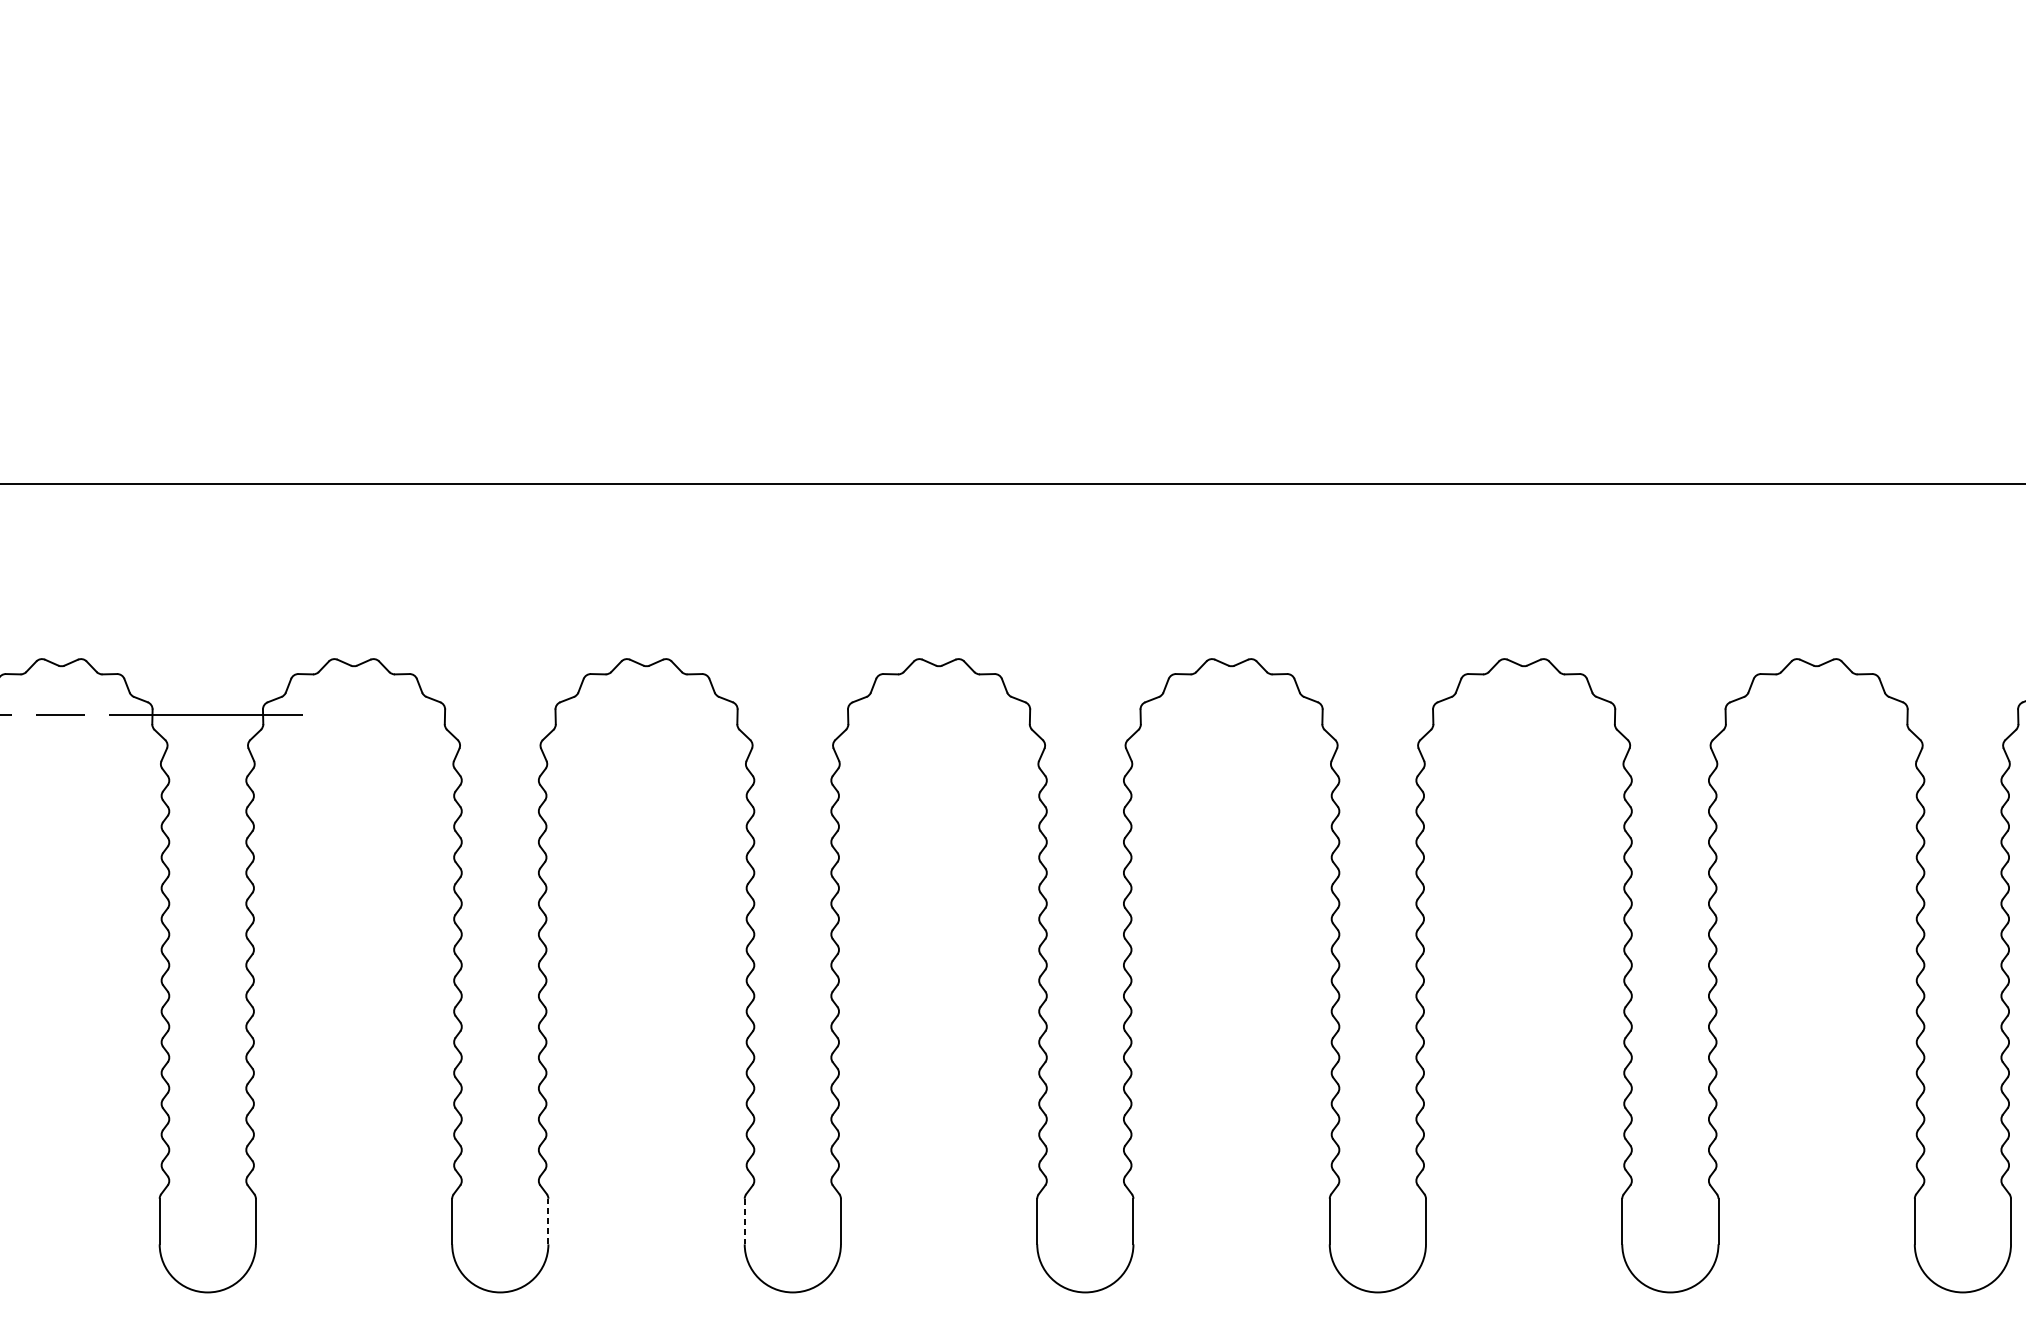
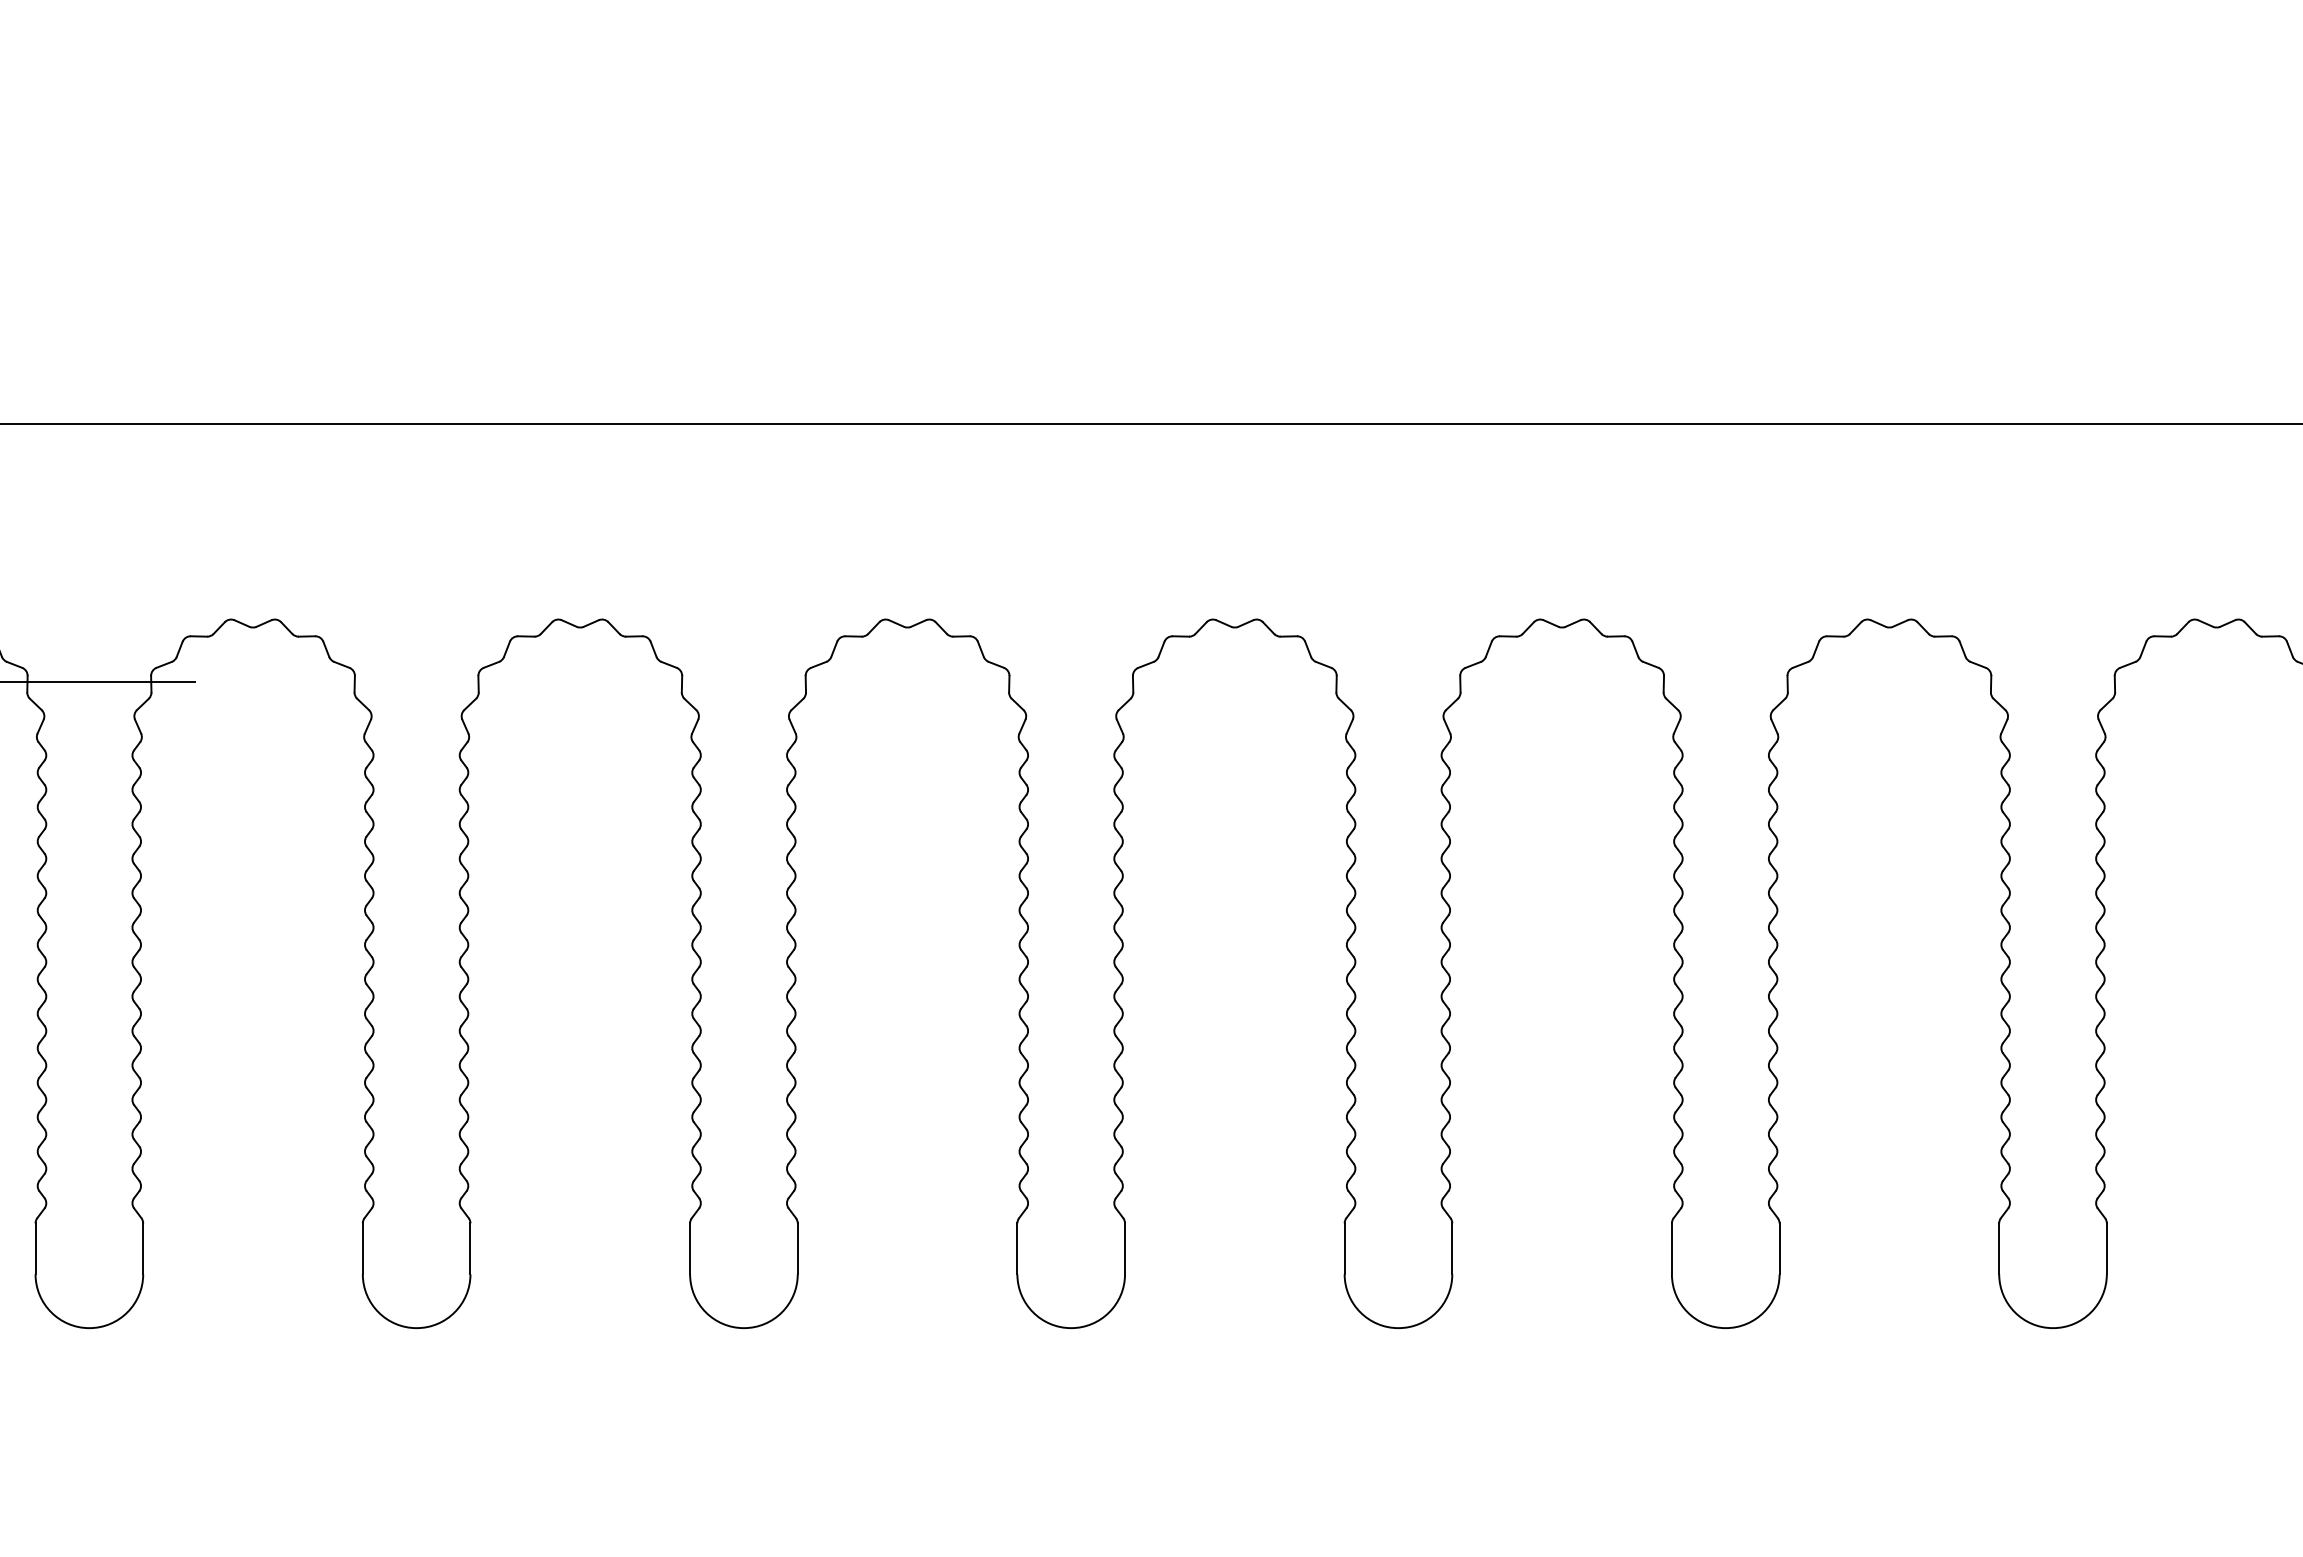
line: (548, 1221) -> (470, 1248), dashed -> solid
line: (745, 1222) -> (690, 1249), dashed -> solid

